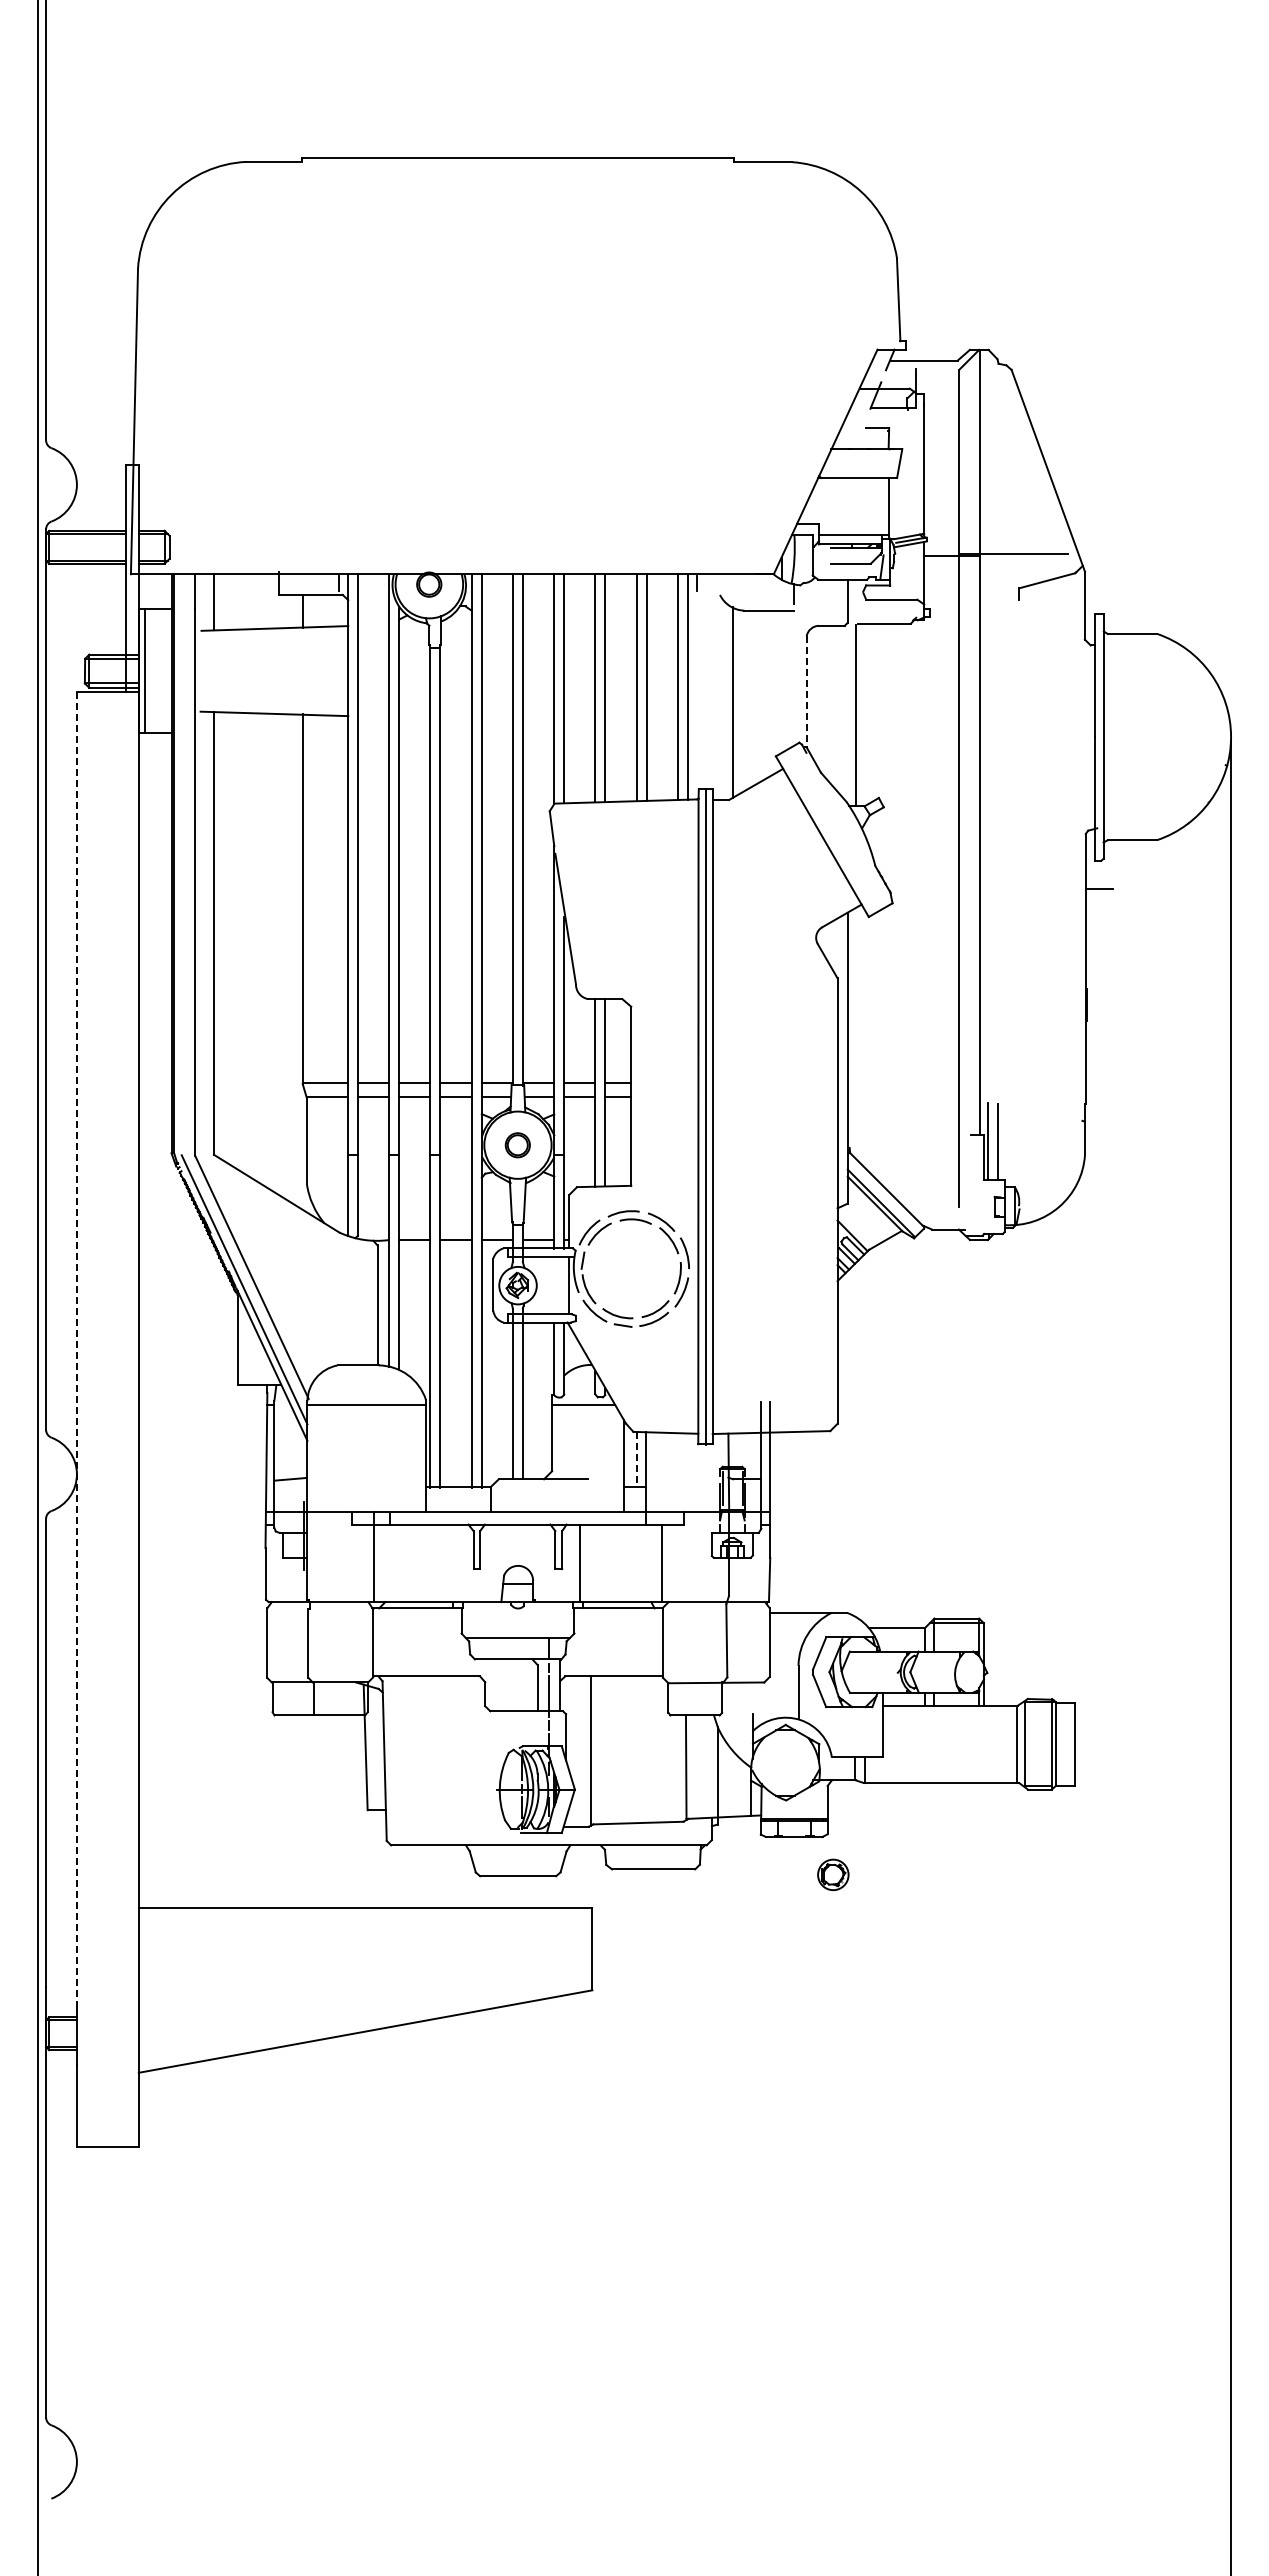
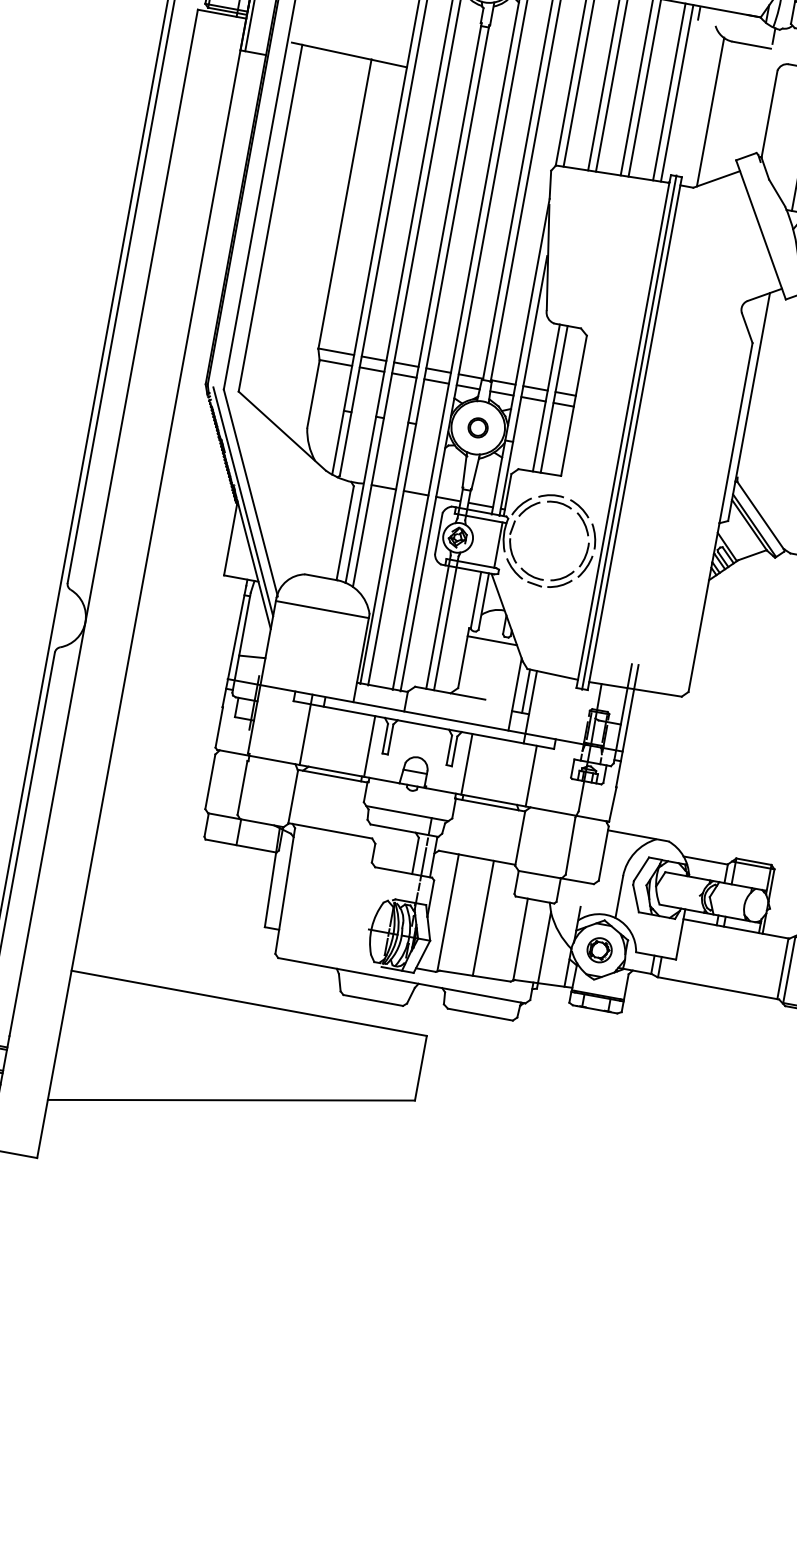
line: (806, 691) -> (769, 113), dashed -> solid
line: (76, 1348) -> (103, 523), dashed -> solid
line: (636, 1459) -> (525, 691), dashed -> solid
line: (456, 1563) -> (369, 746), added
line: (635, 1749) -> (483, 918), added
part: (833, 1874) -> (599, 949), moved

